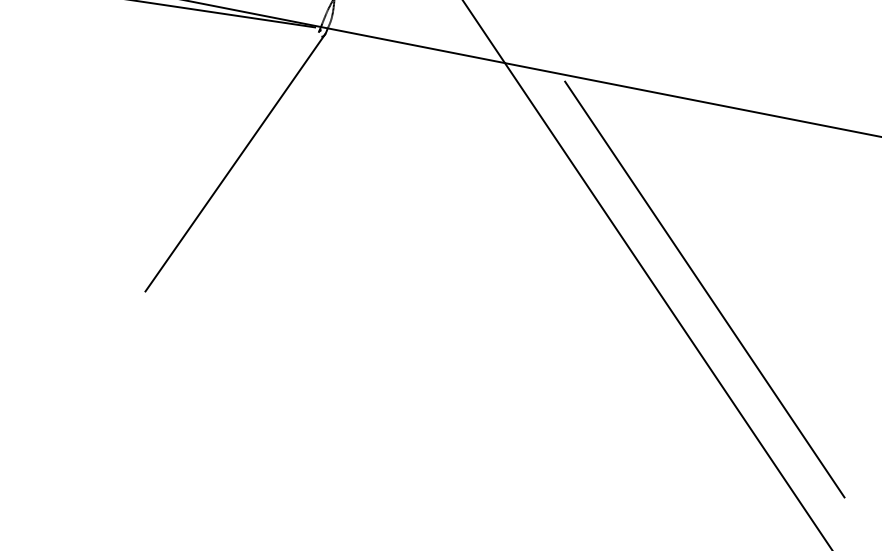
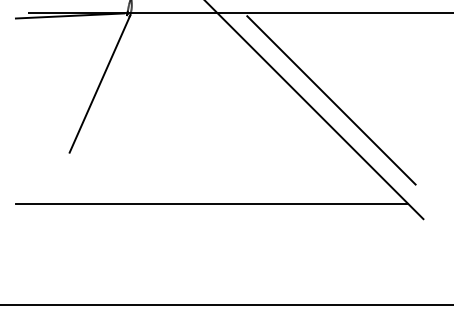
line: (416, 453) -> (211, 203), added

